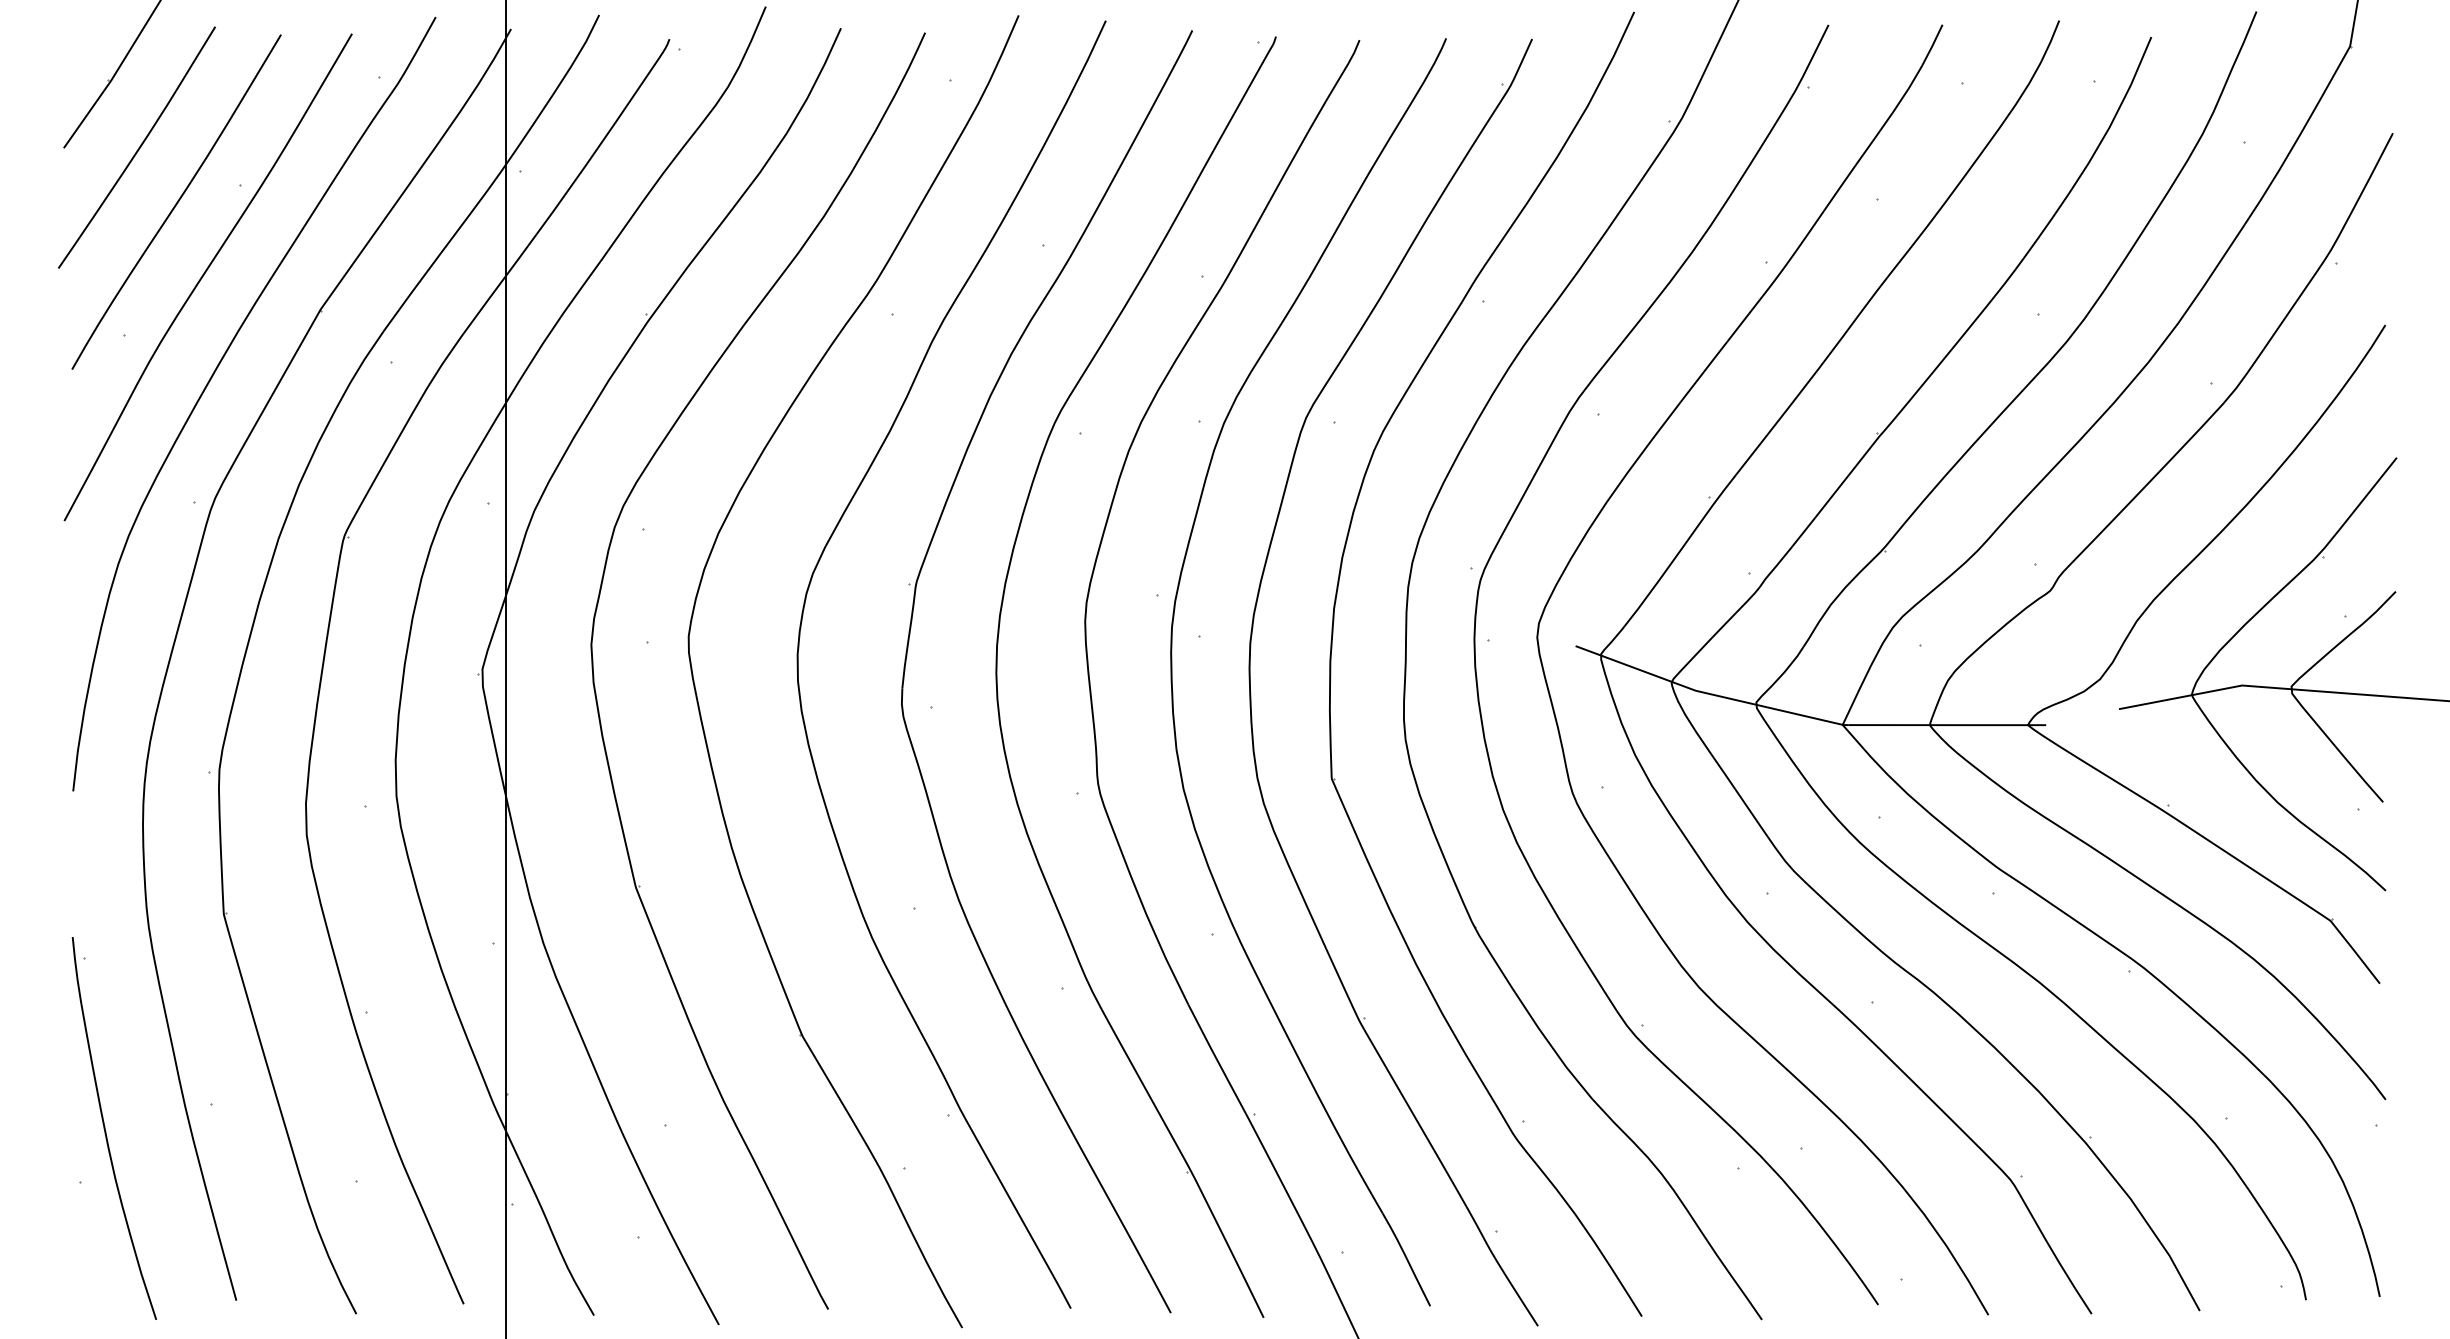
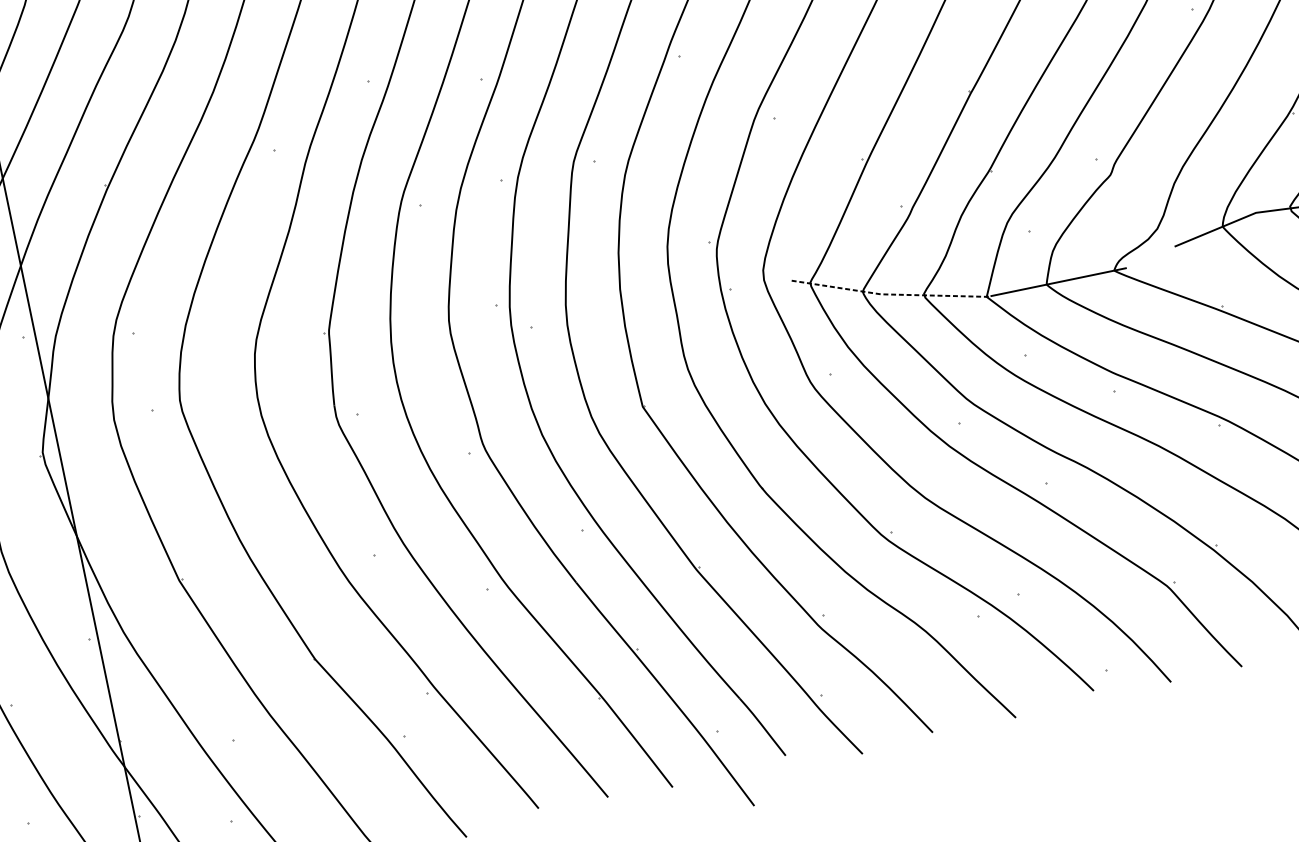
line: (1709, 693) -> (890, 294), solid -> dashed

